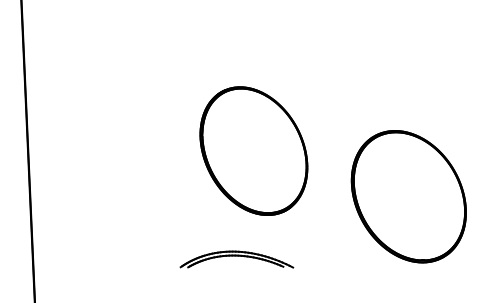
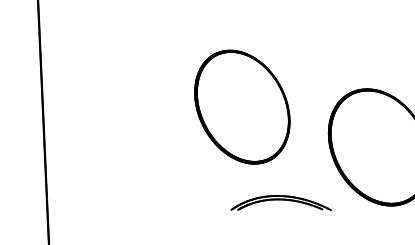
part: (236, 259) -> (280, 202), moved

